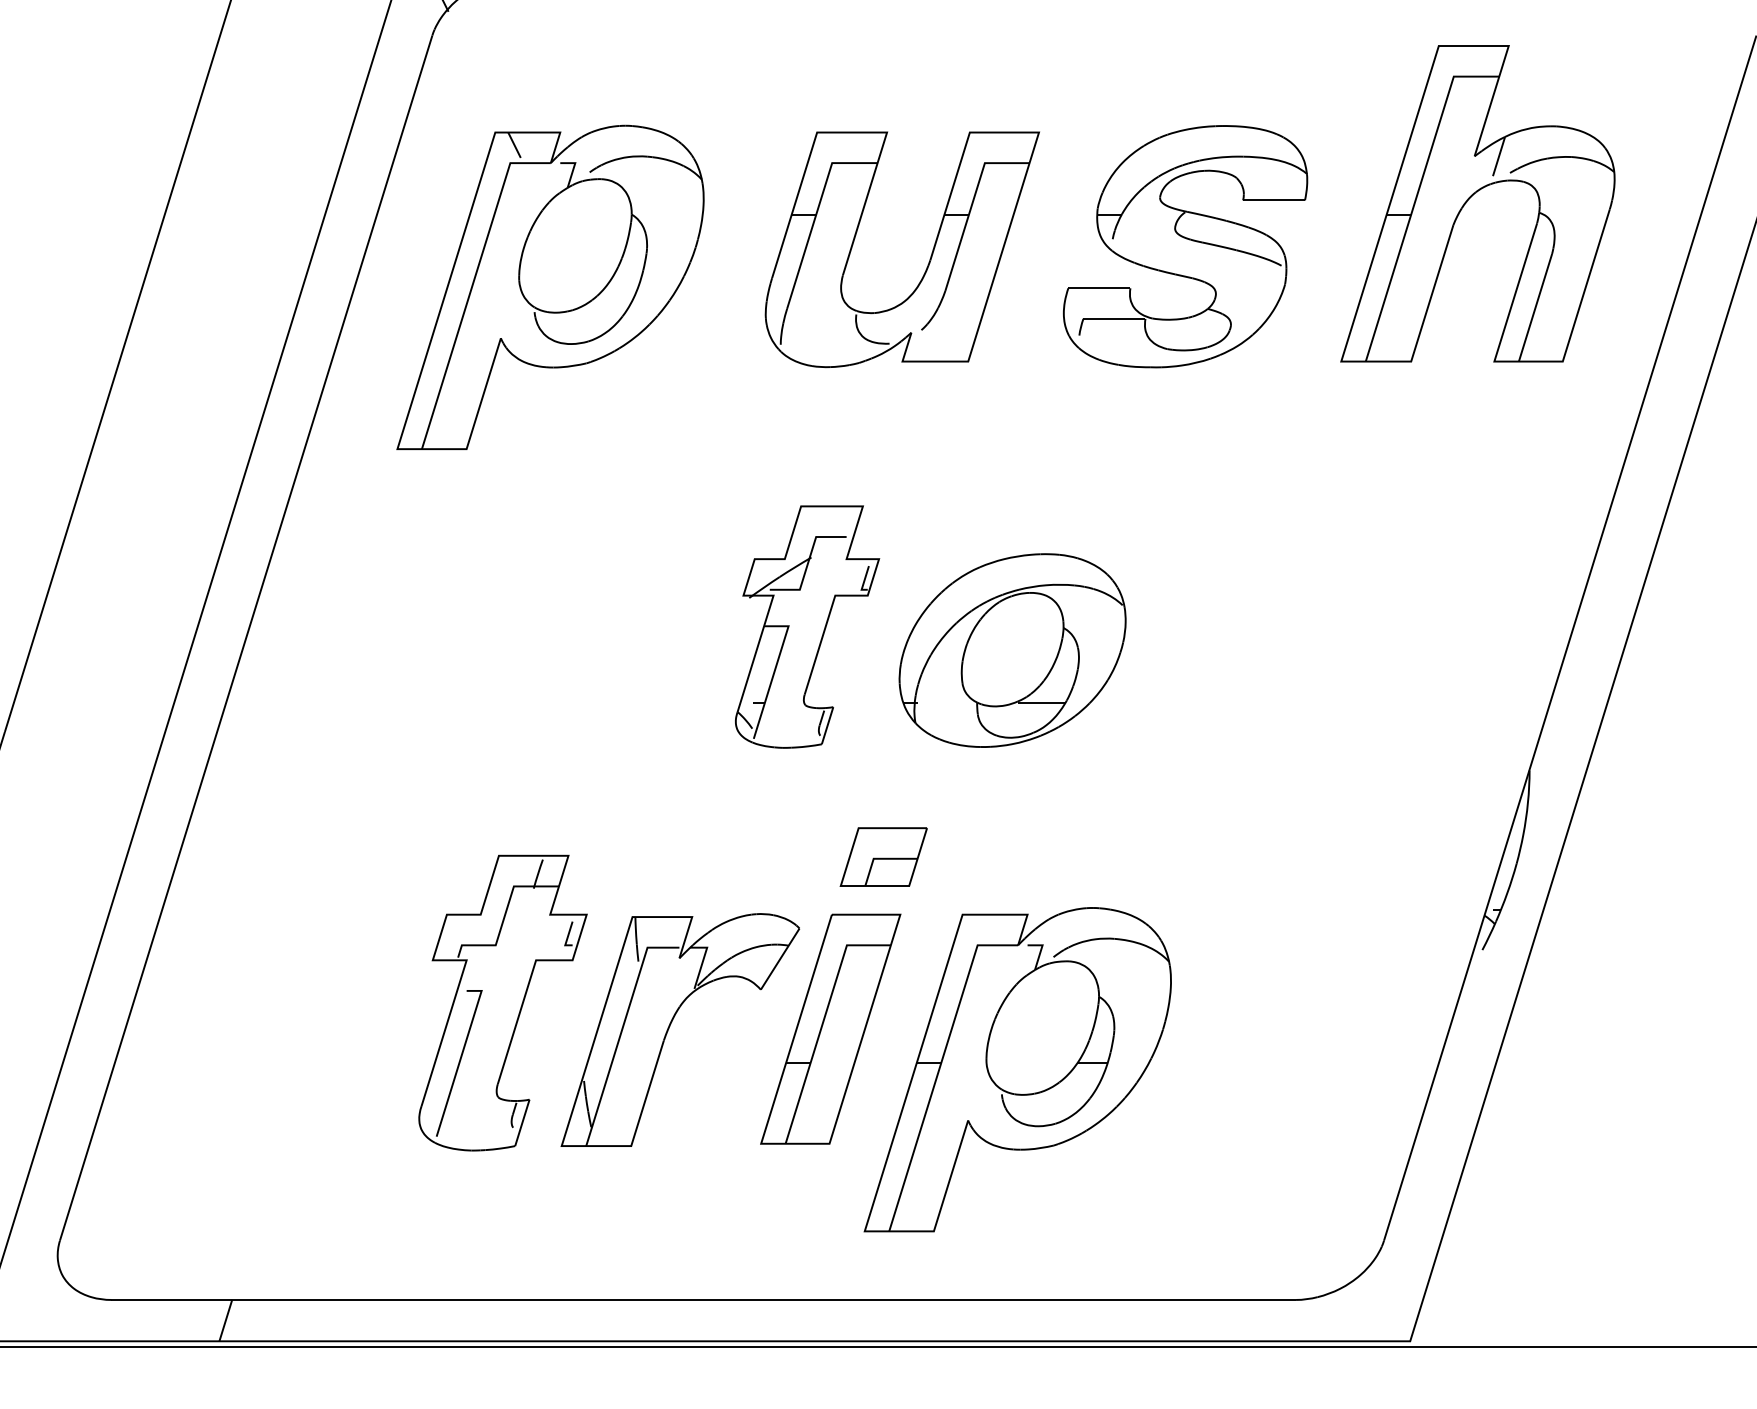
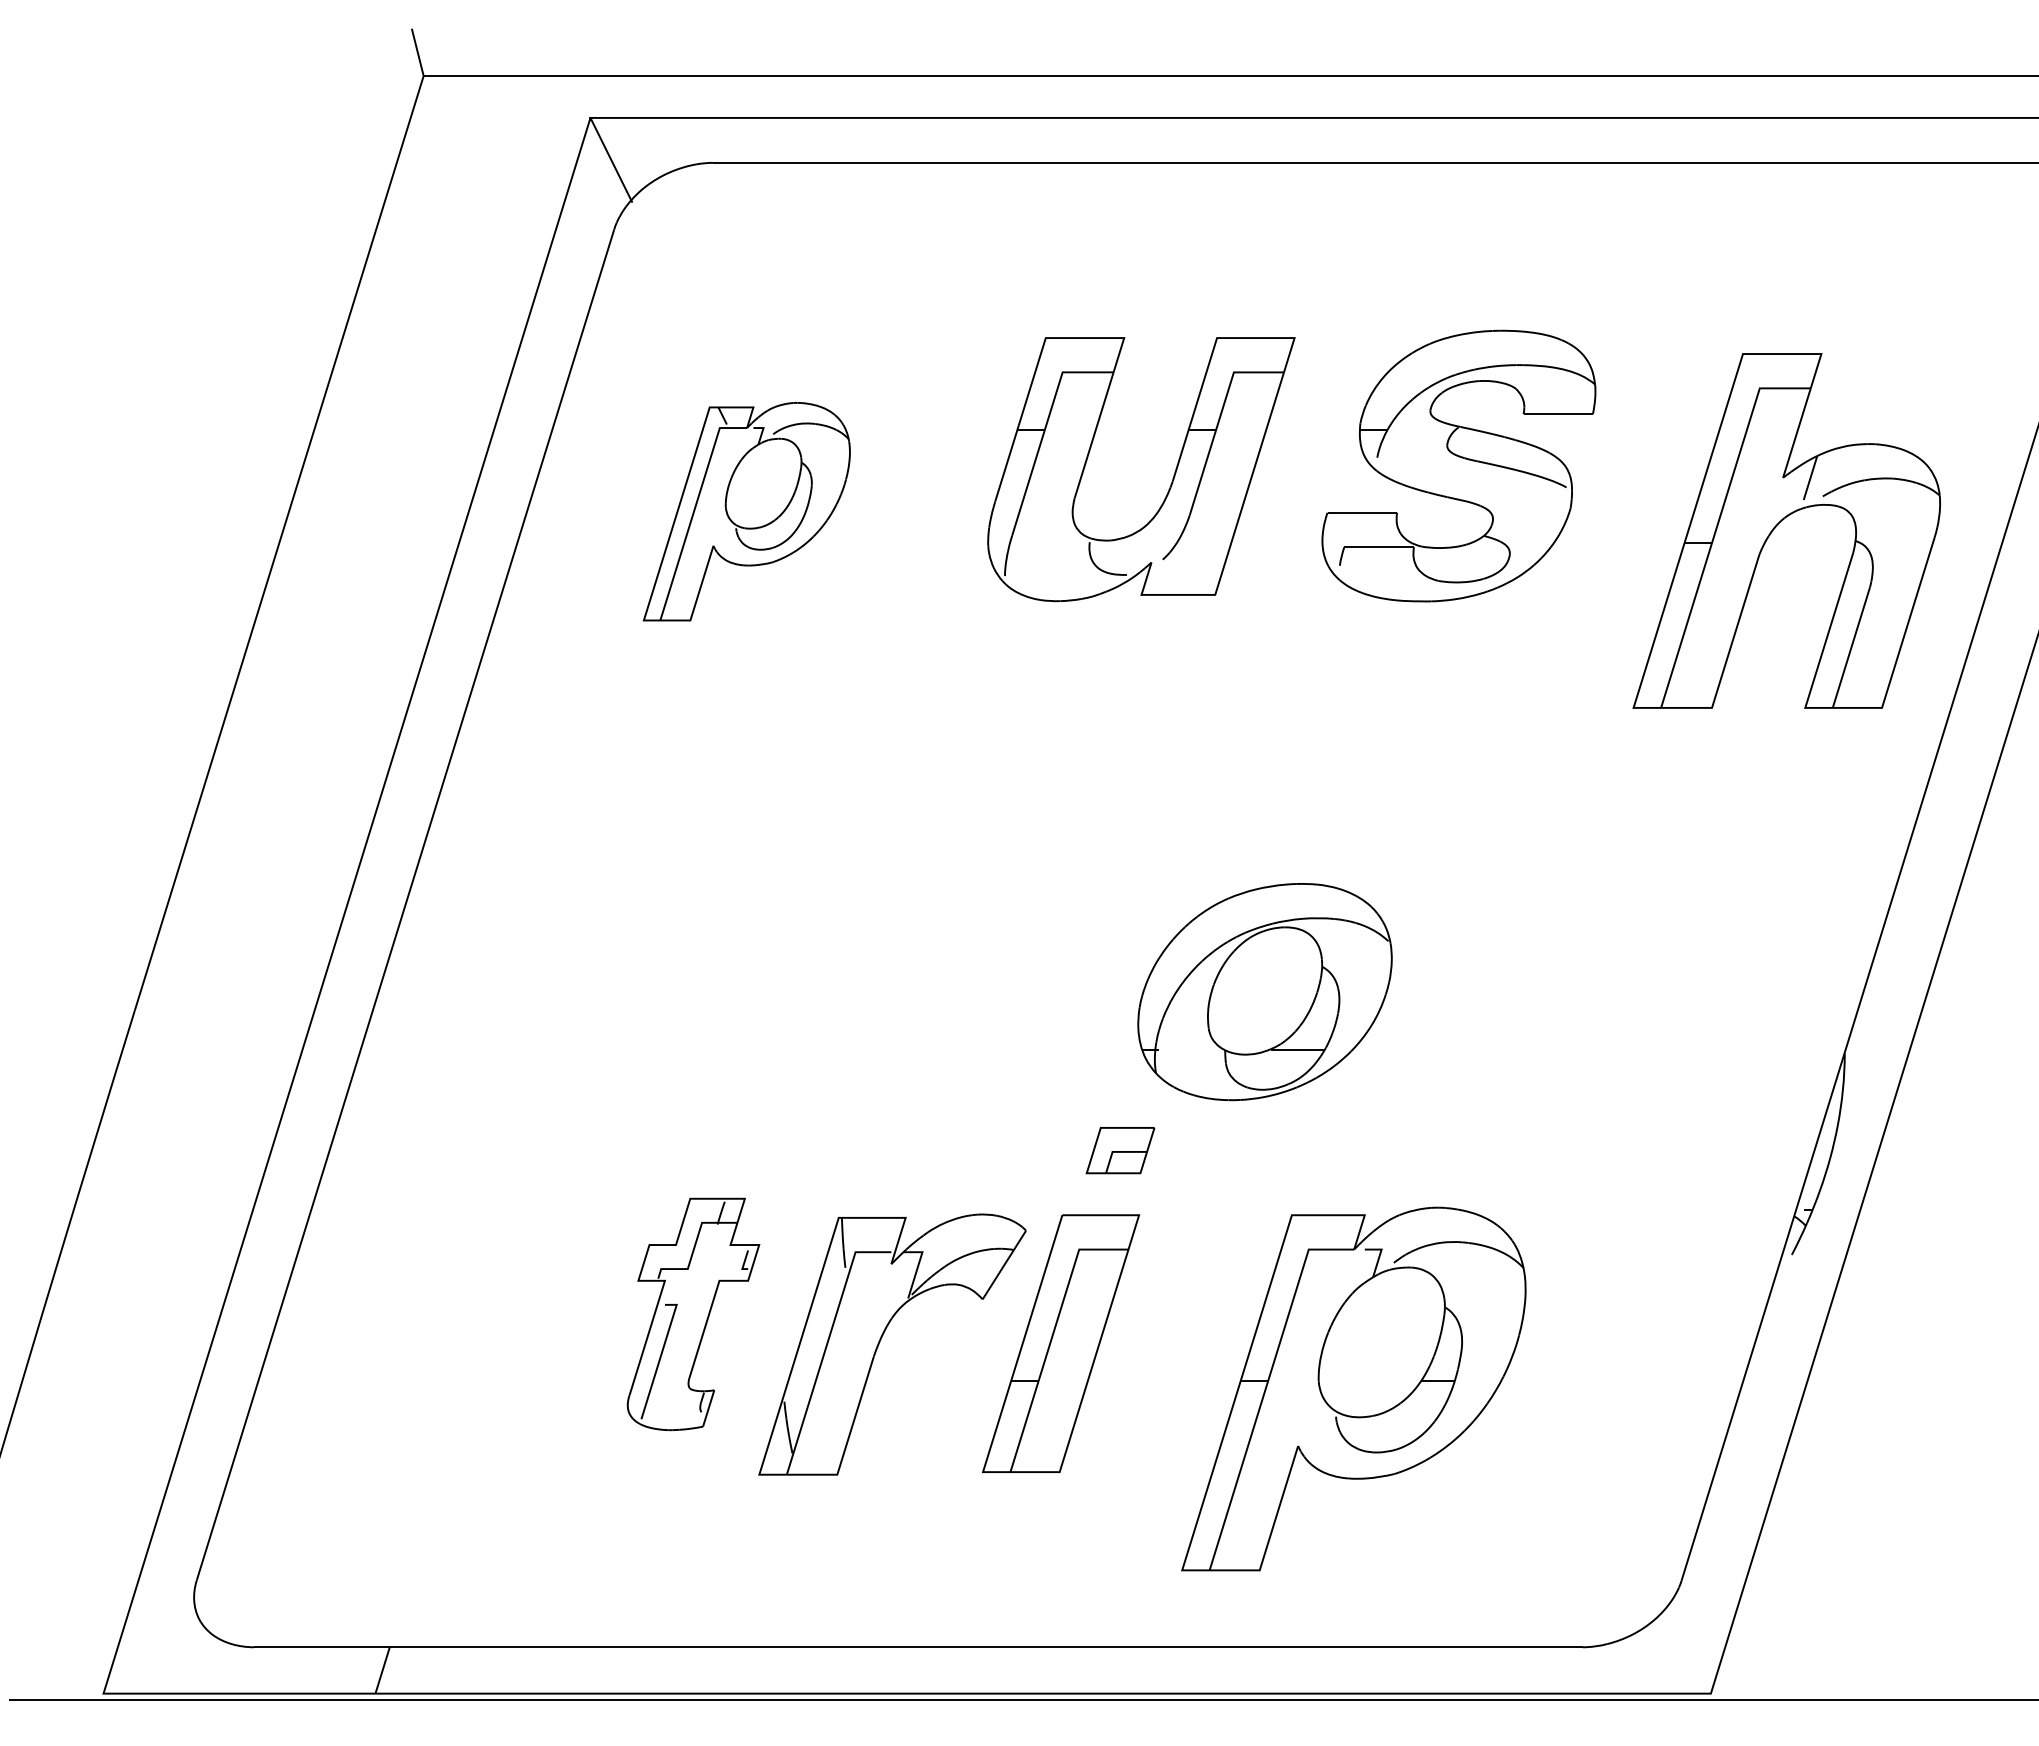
part: (1471, 197) -> (1779, 523), moved
part: (550, 287) -> (746, 511), size x0.6
part: (807, 626) -> (1034, 892), removed
part: (1012, 650) -> (1264, 992), moved
part: (883, 856) -> (1120, 1150), size x0.7
part: (503, 1003) -> (693, 1314), size x0.7
part: (1017, 1069) -> (1353, 1388), moved

